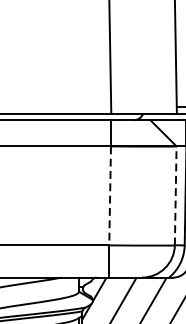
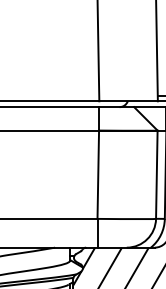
line: (175, 195) -> (156, 174), dashed -> solid
line: (110, 196) -> (98, 175), dashed -> solid

